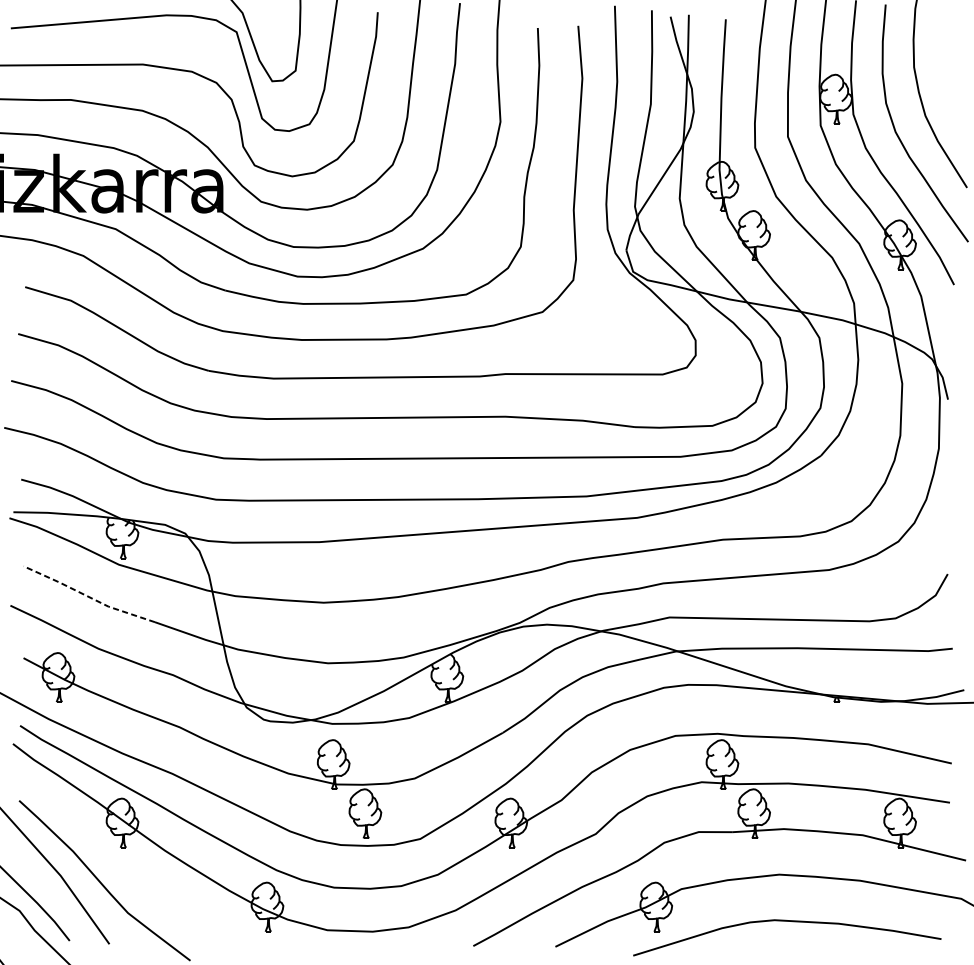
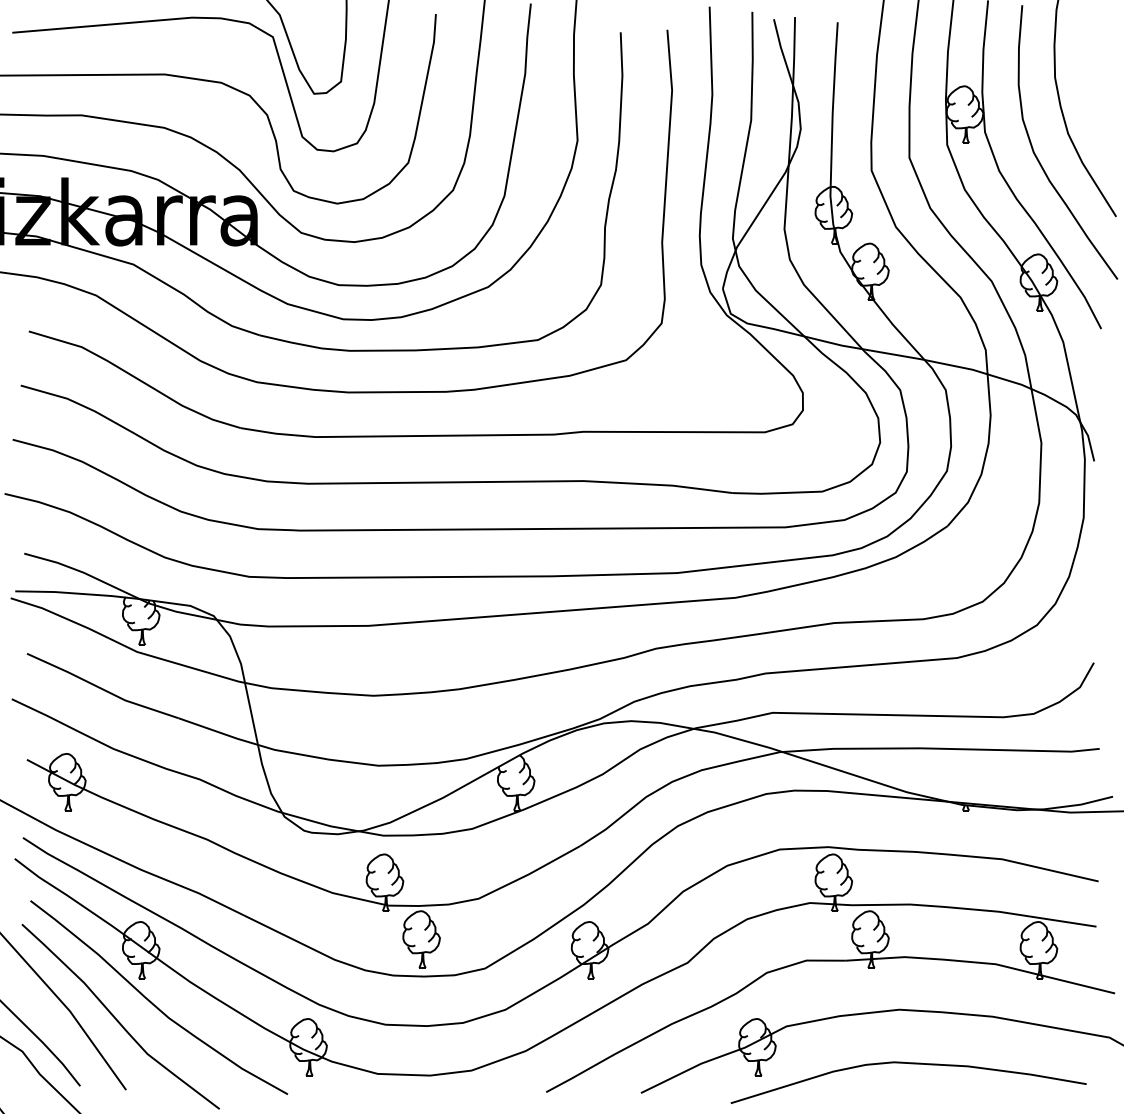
line: (88, 596) -> (101, 688), dashed -> solid
curve: (133, 869) -> (153, 1003), added

